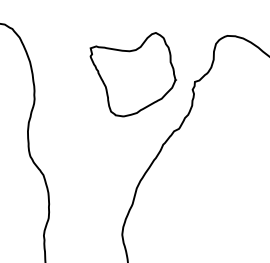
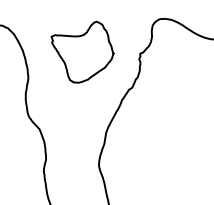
part: (132, 73) -> (82, 51), moved

